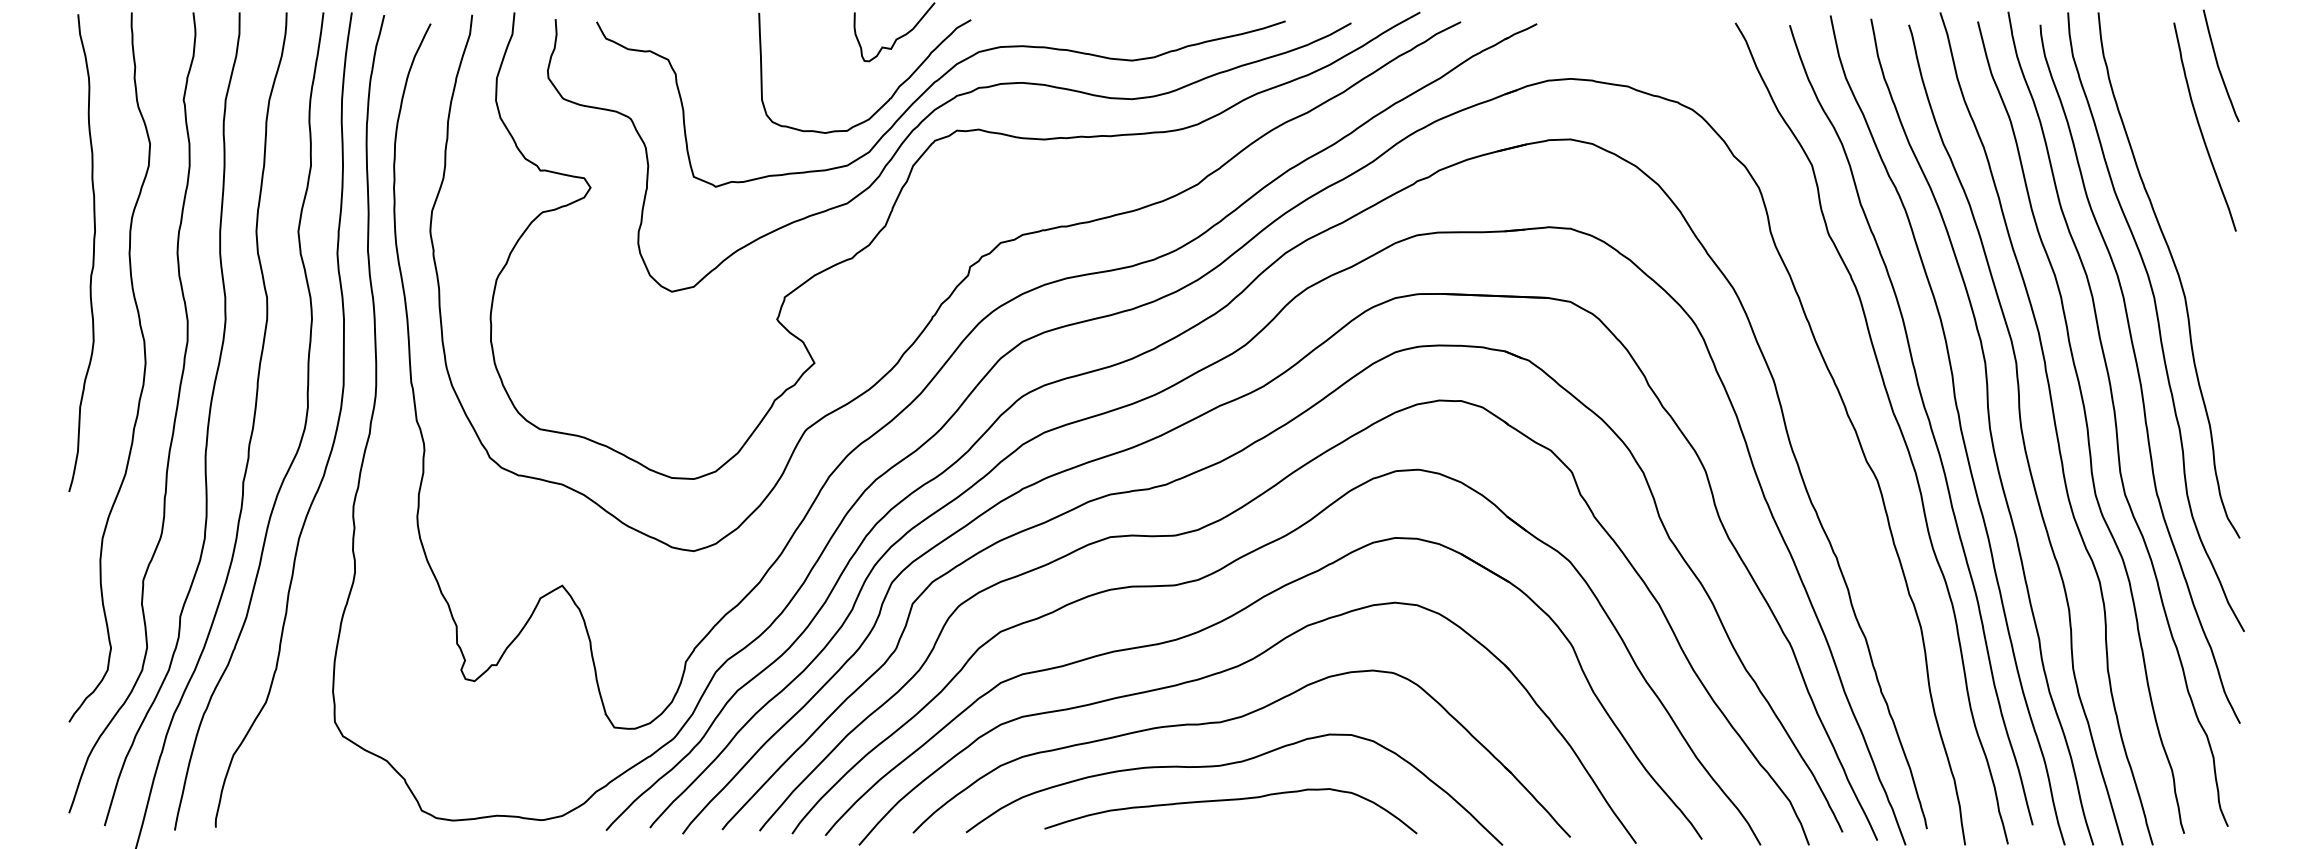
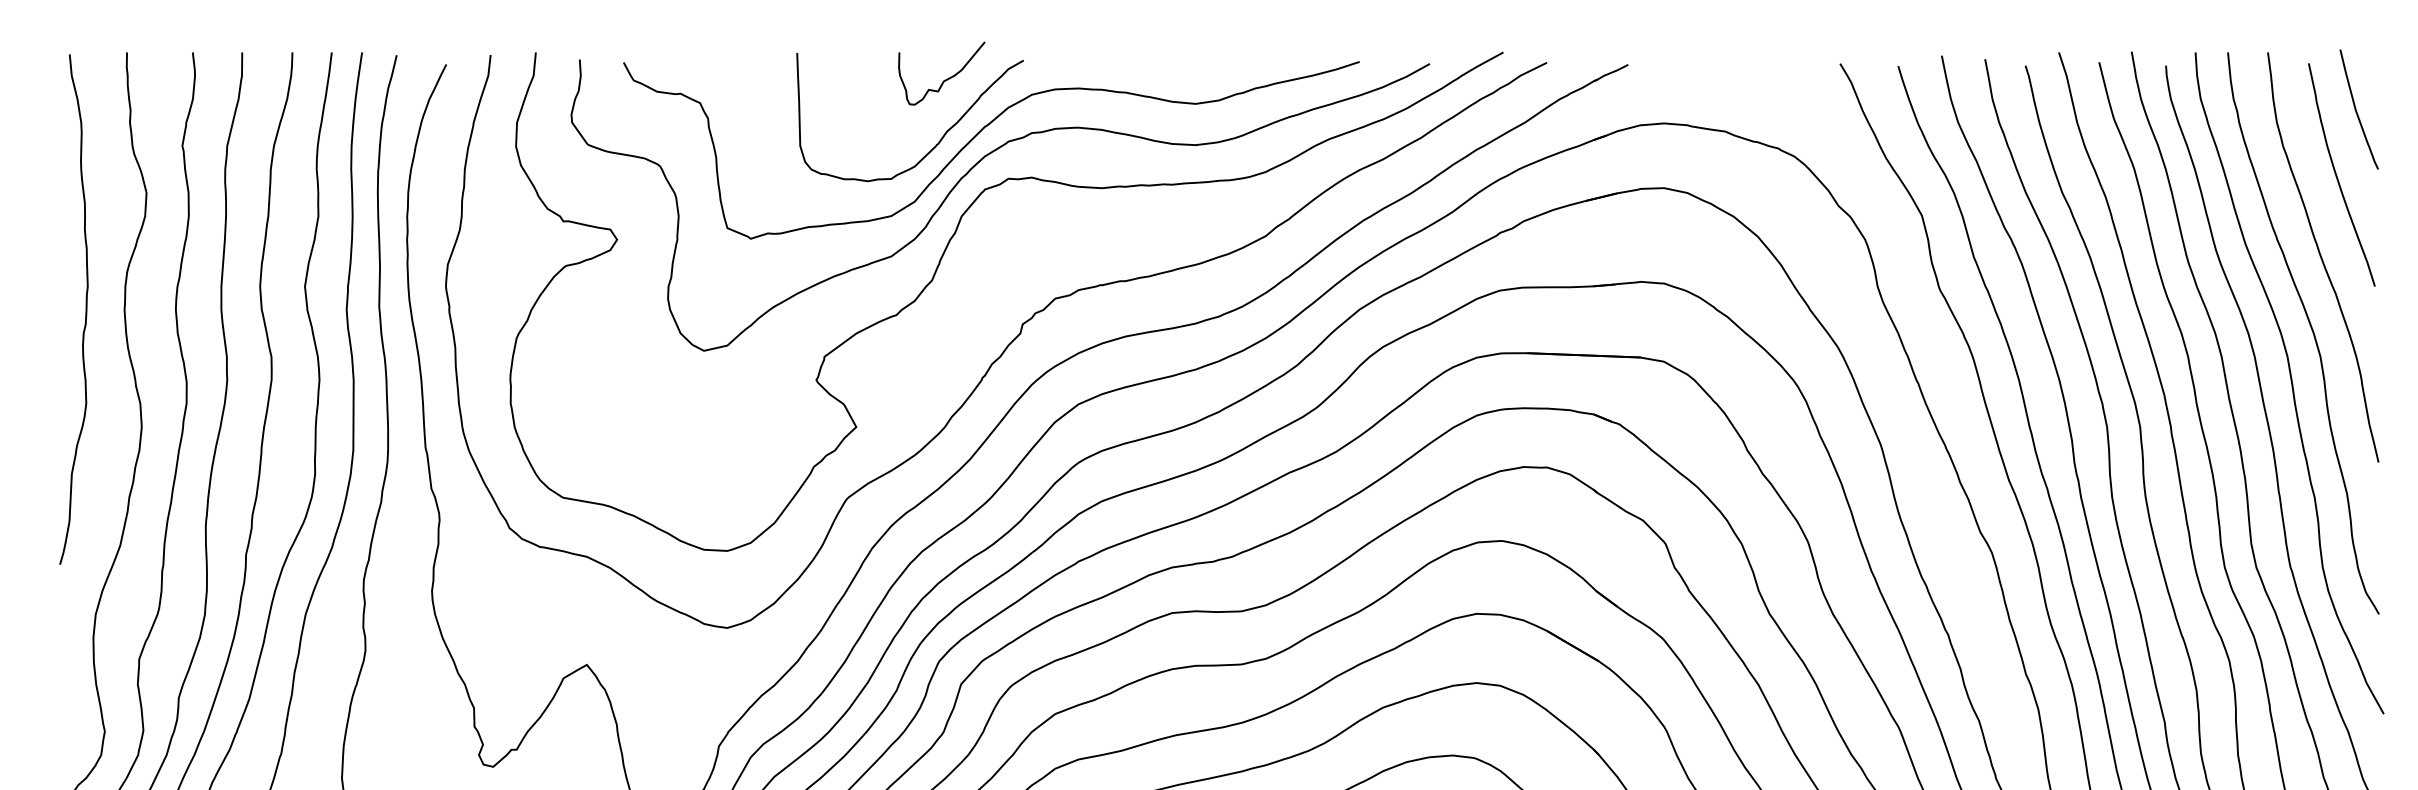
curve: (2186, 204) -> (2322, 257), added

